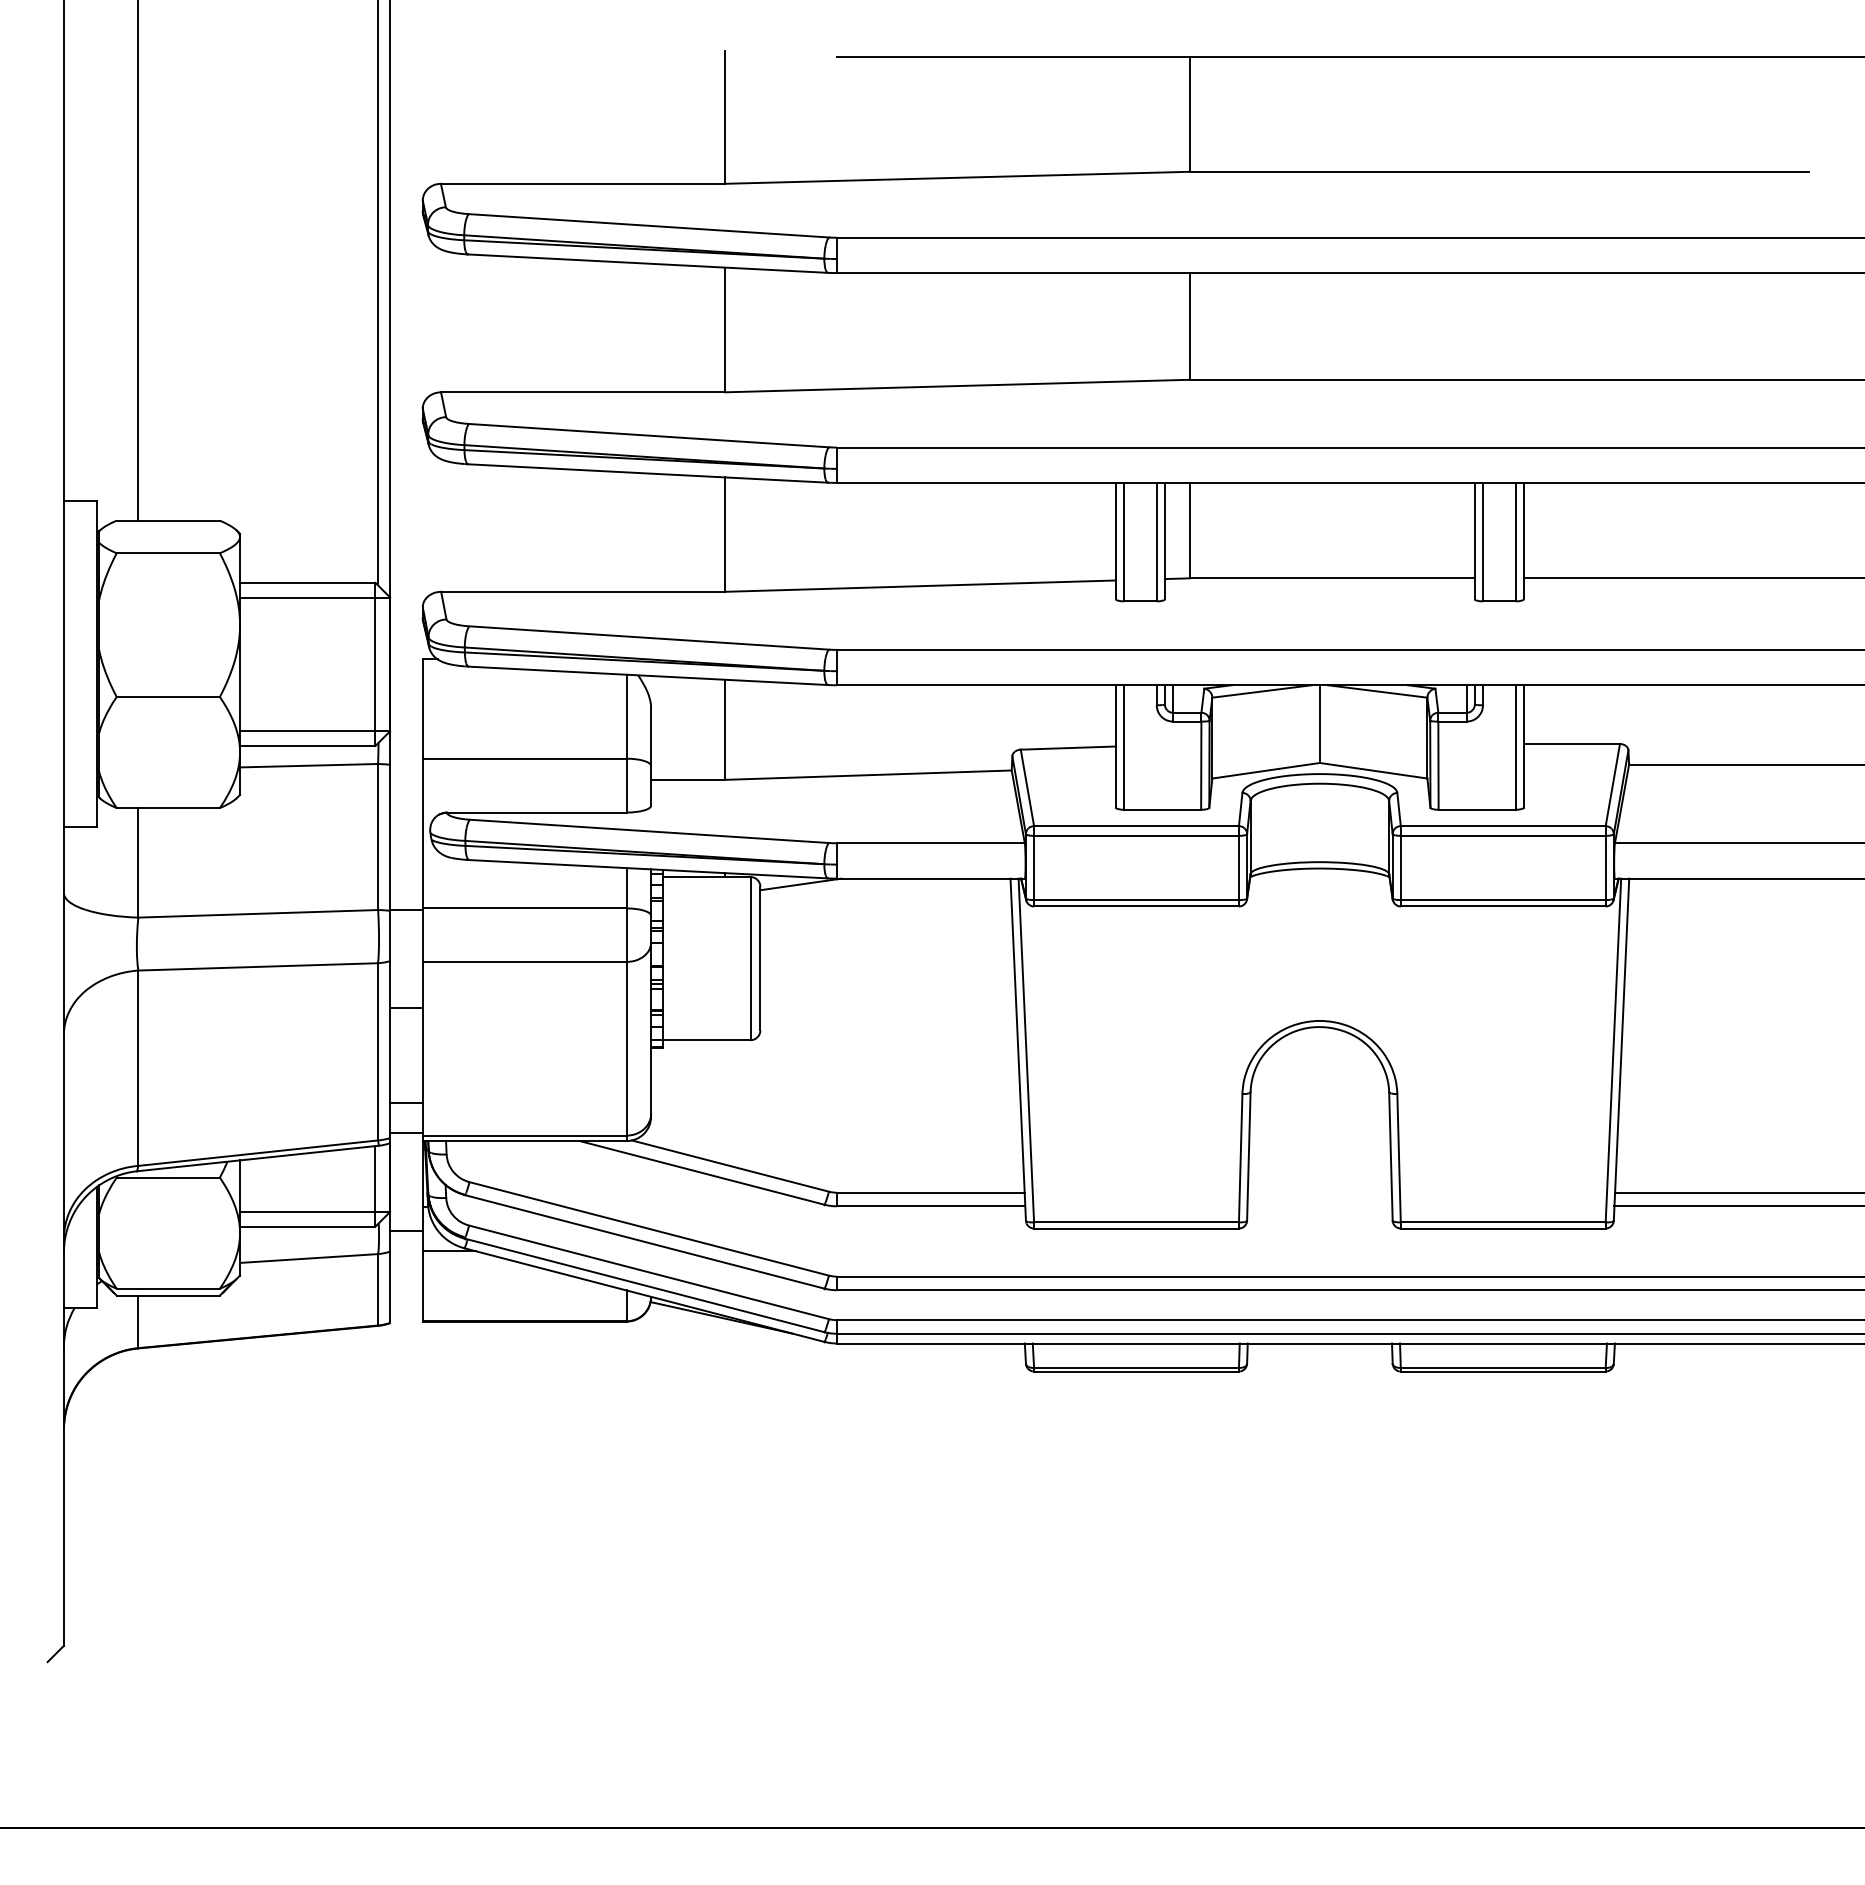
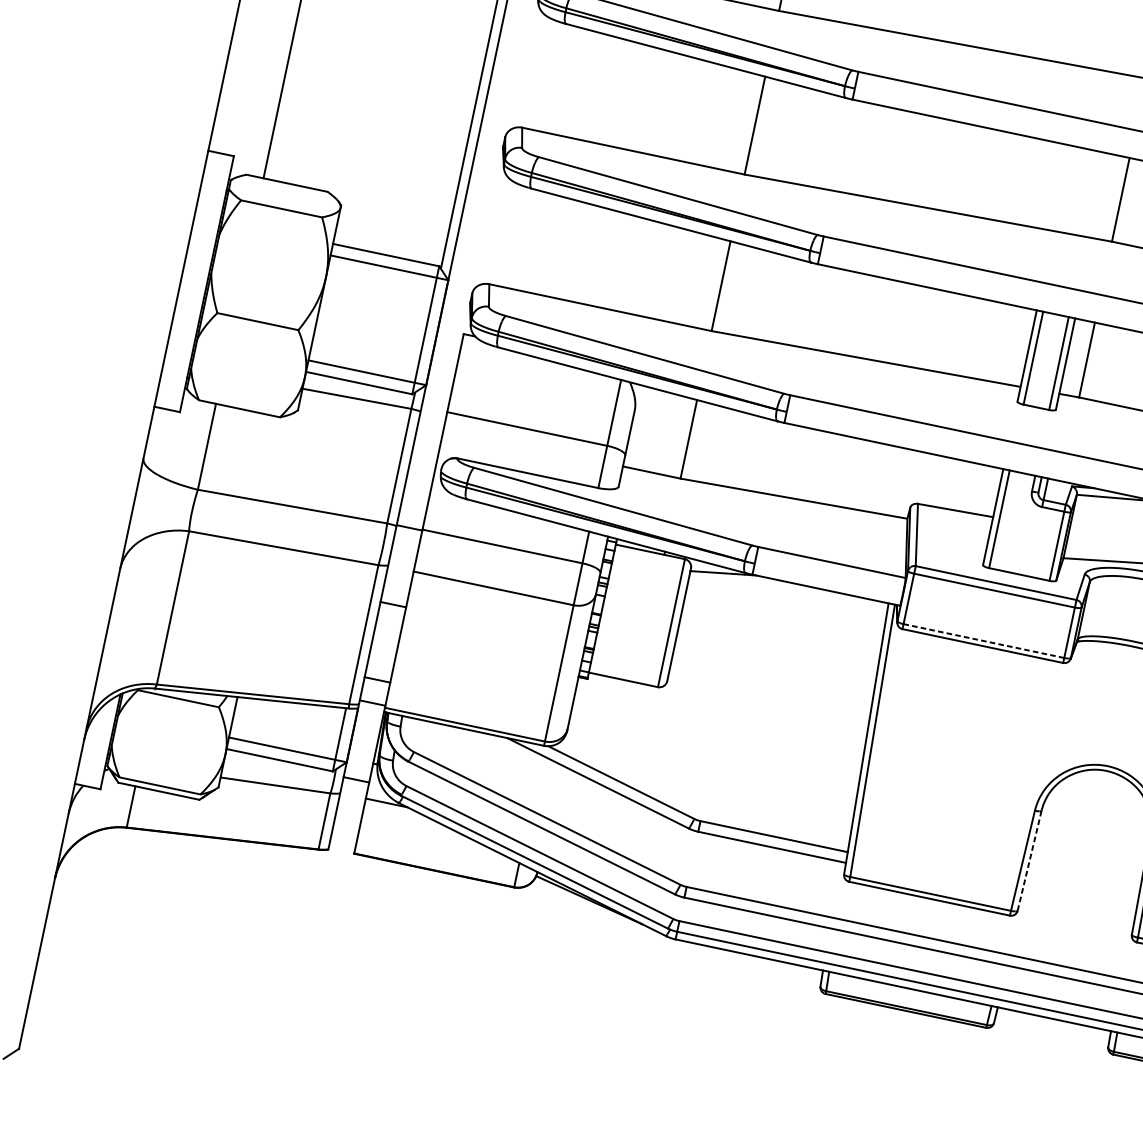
line: (1136, 900) -> (983, 641), solid -> dashed
line: (1248, 1155) -> (1029, 859), solid -> dashed

